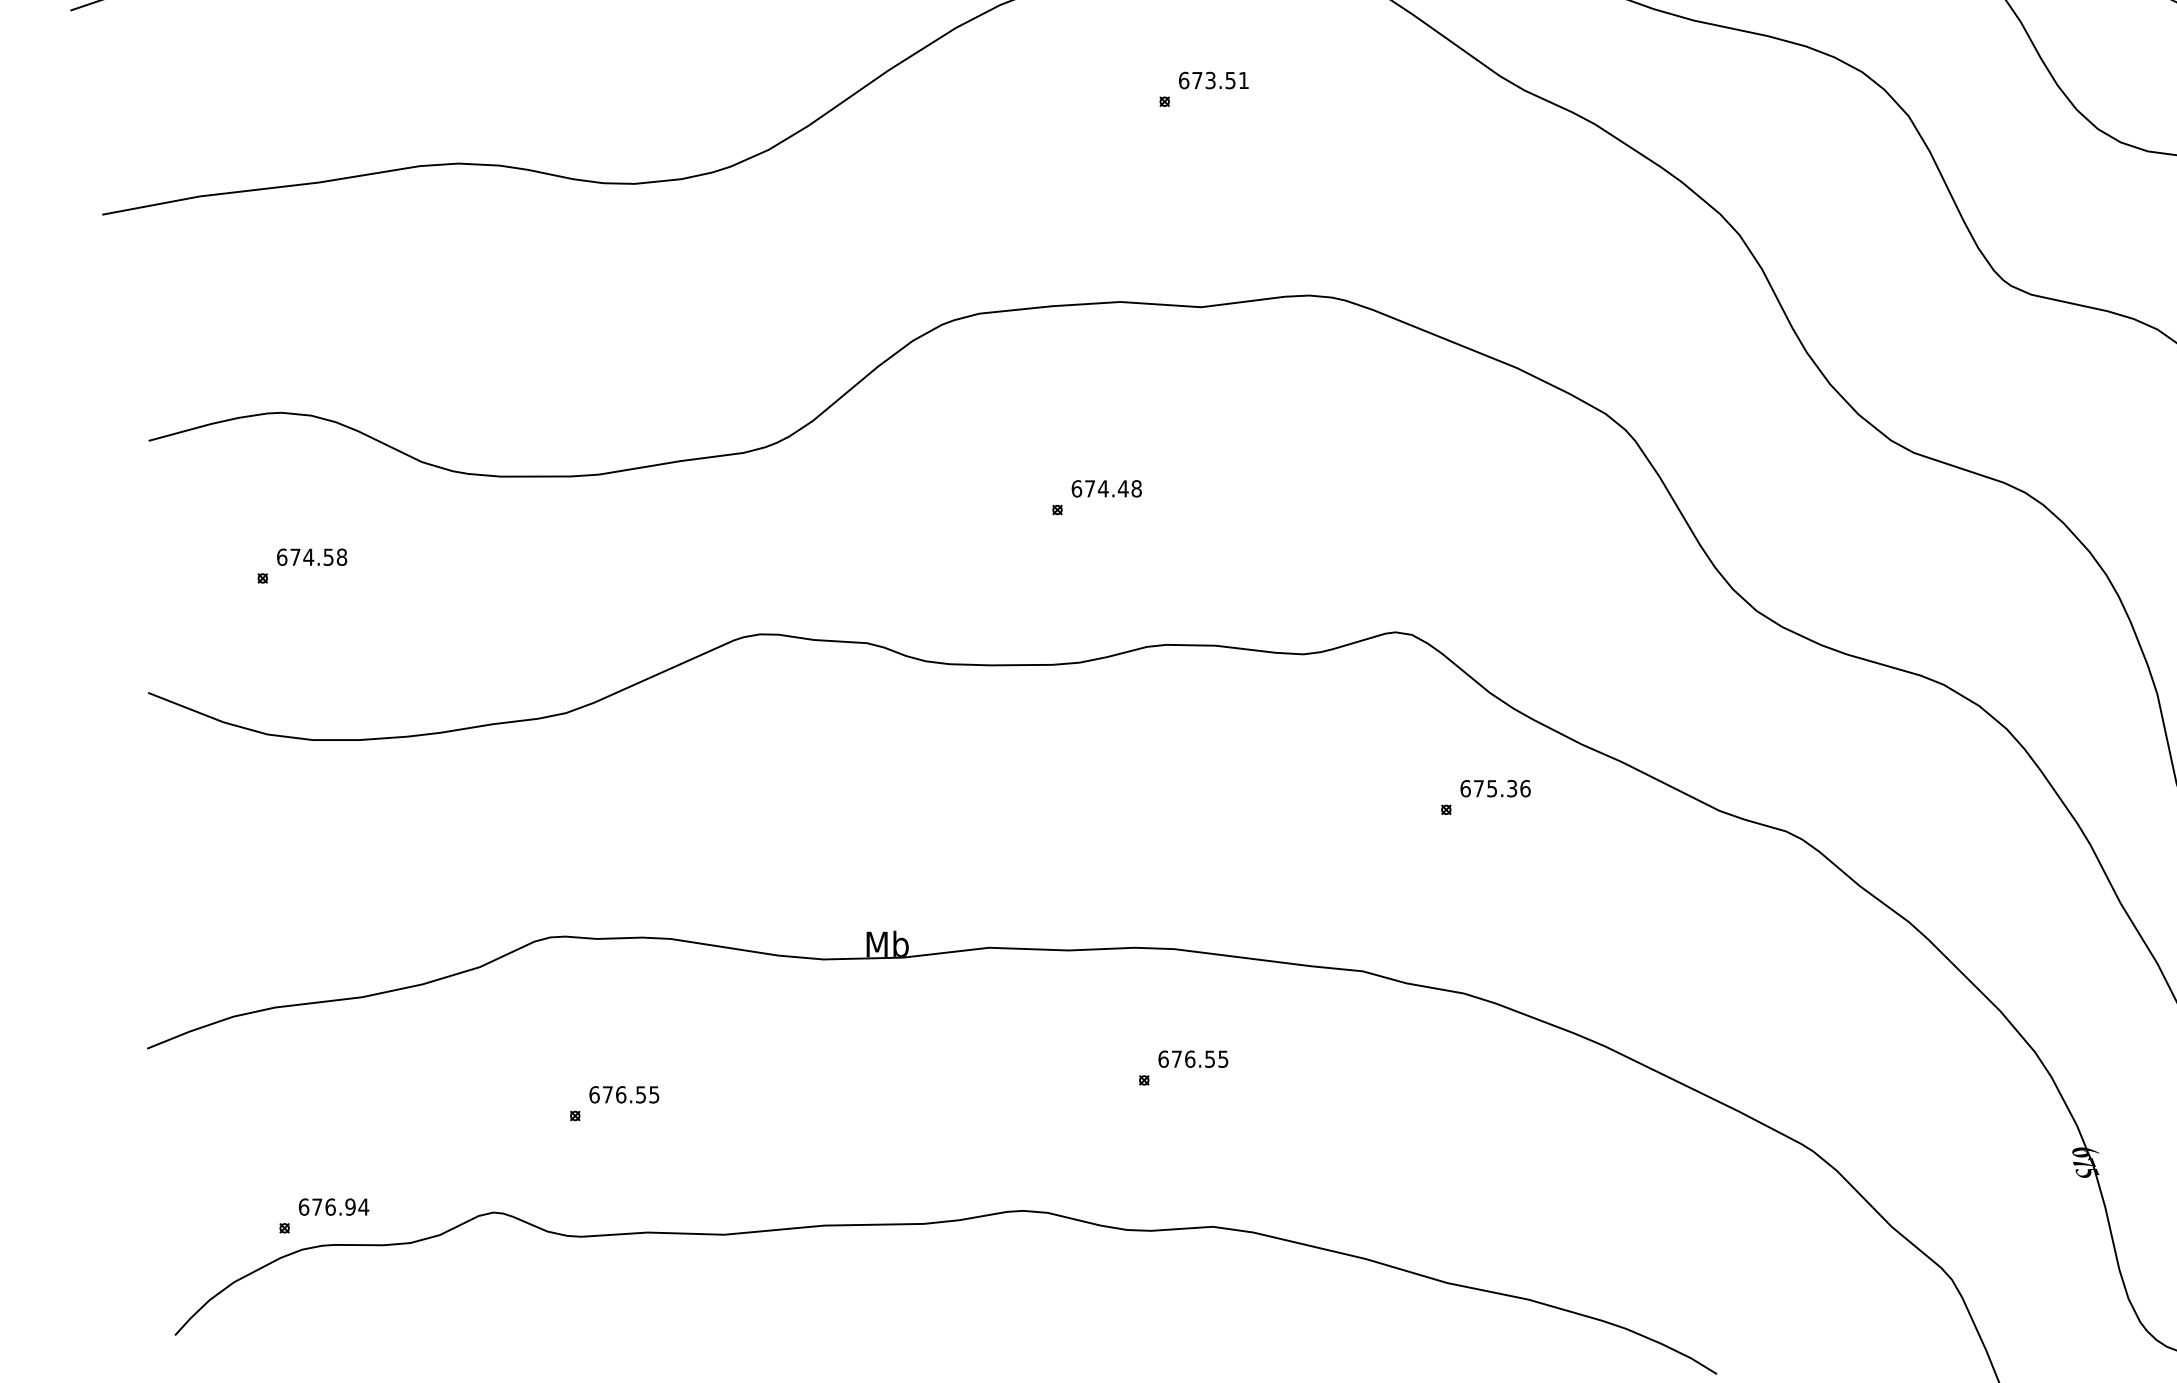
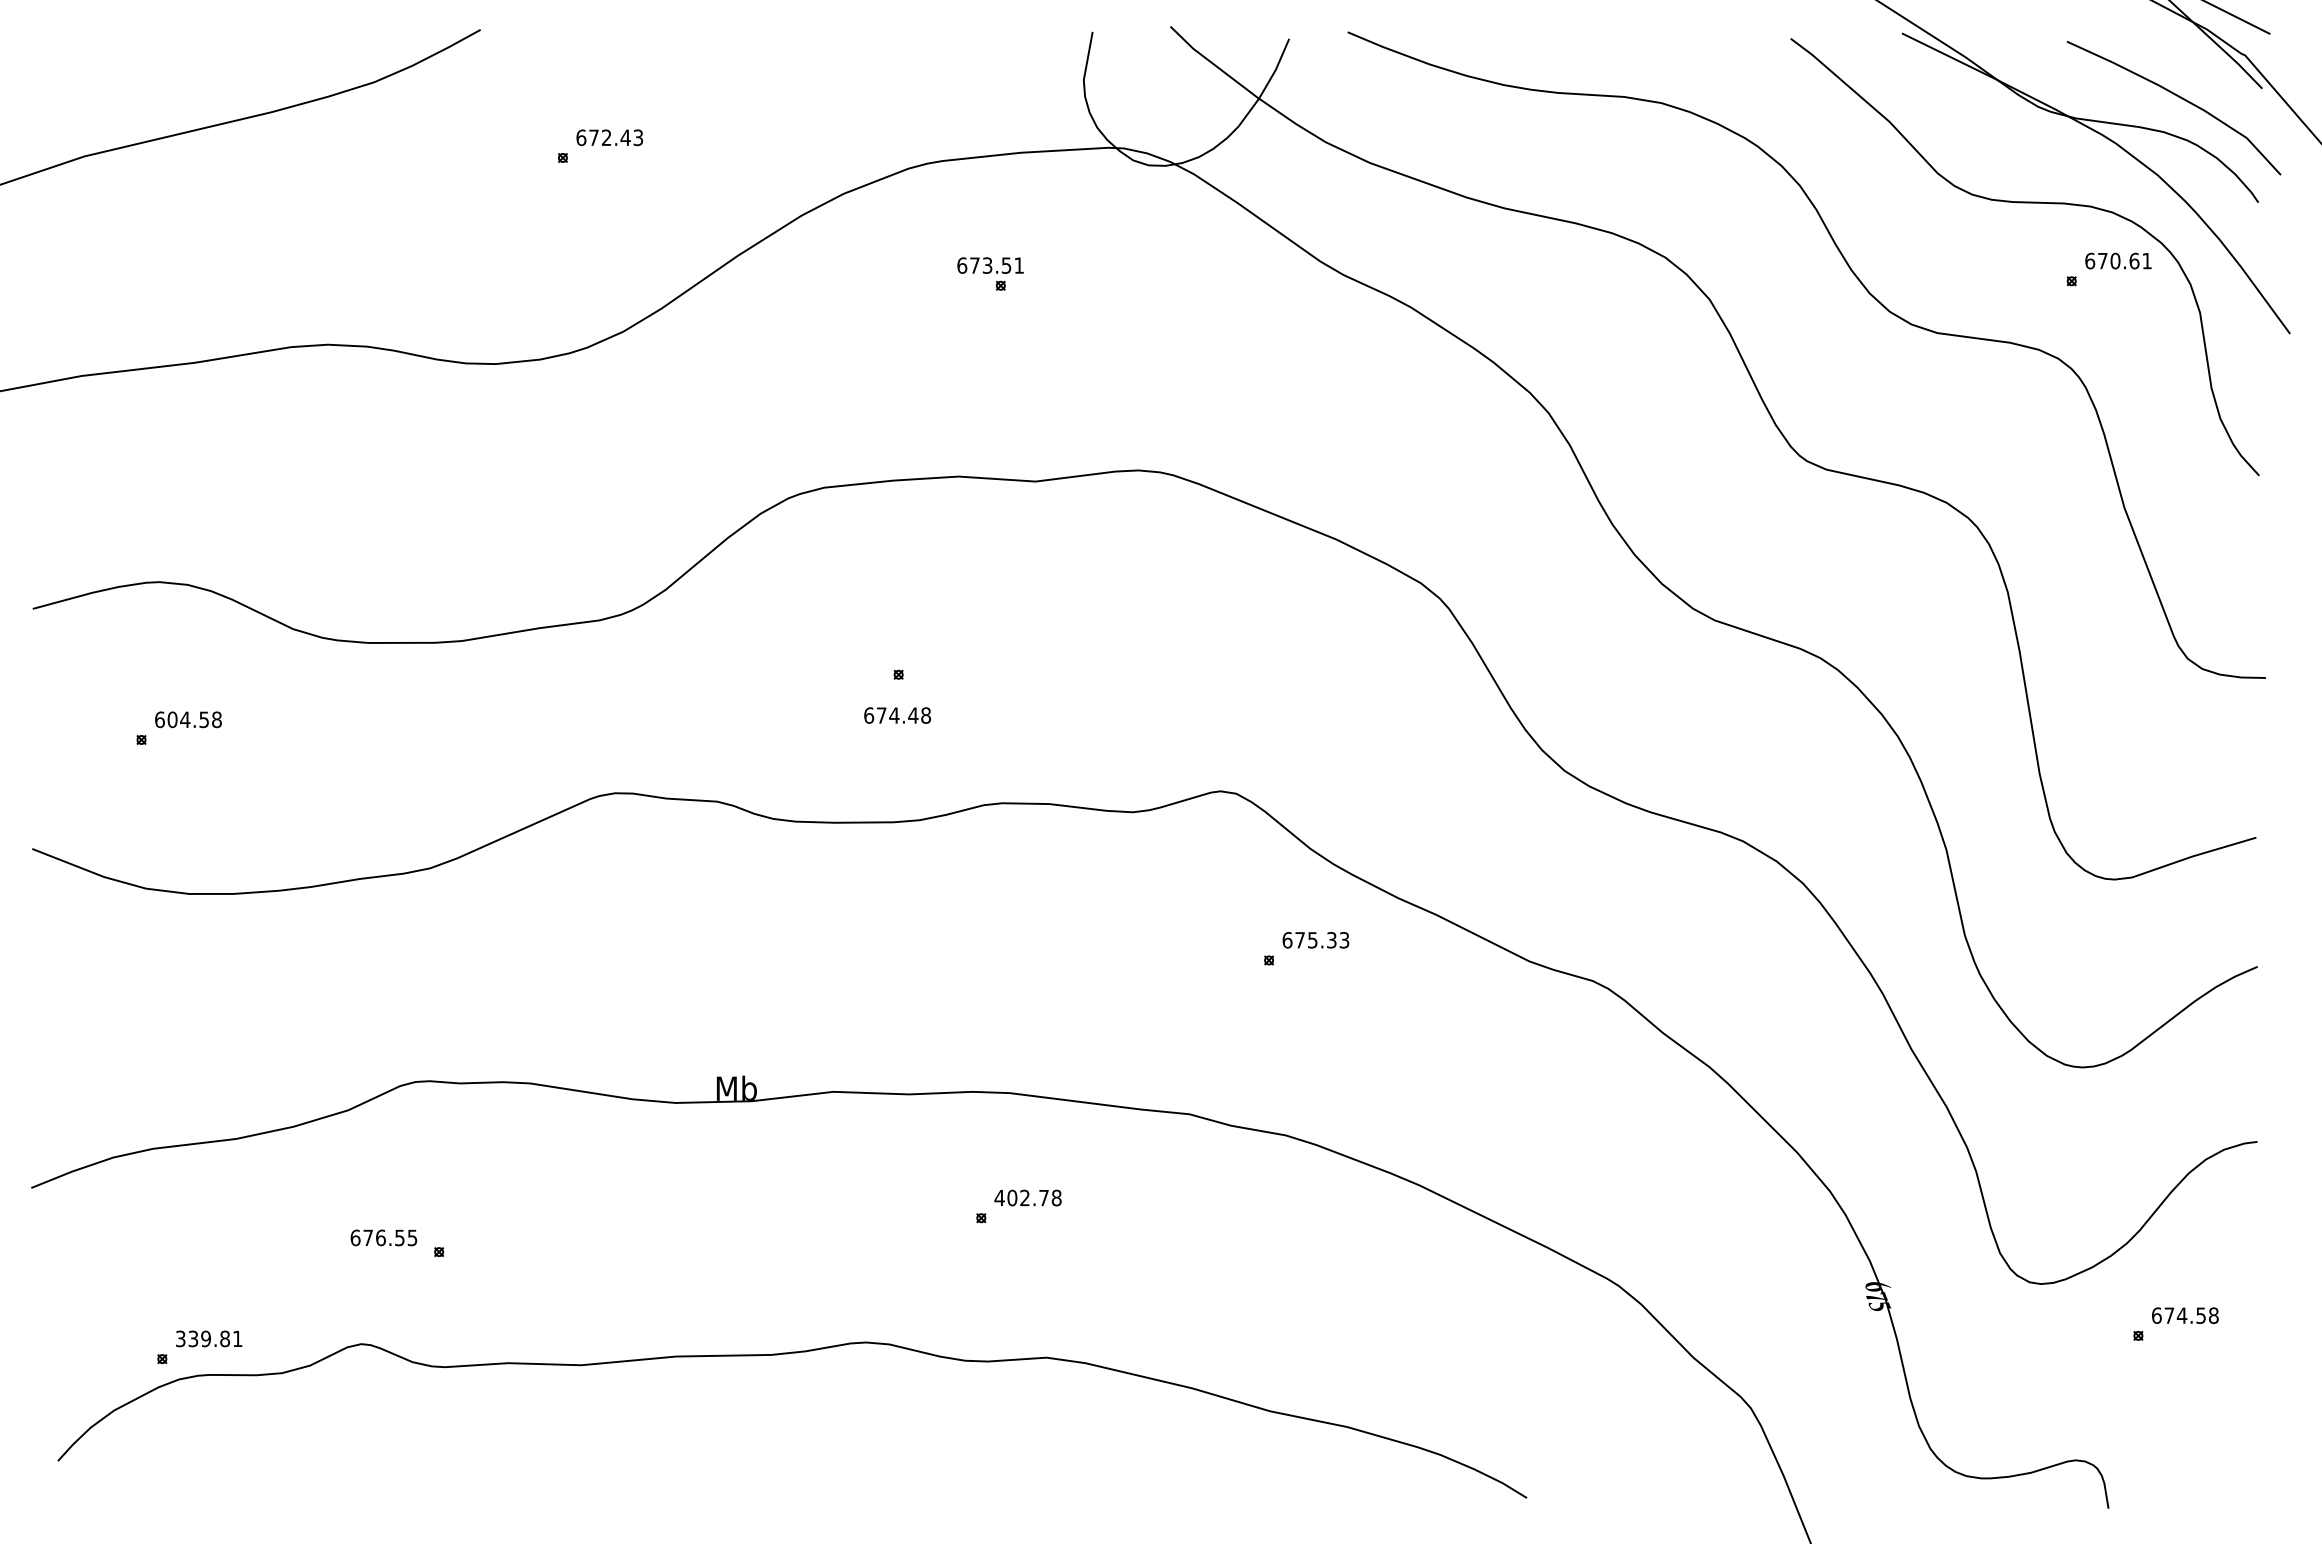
text: (1213, 80) -> (990, 265), moved
text: (1106, 488) -> (897, 715), moved
text: (295, 556) -> (172, 719), 674.58 -> 604.58
text: (1525, 788) -> (1344, 940), 675.36 -> 675.33
text: (1192, 1058) -> (1027, 1197), 676.55 -> 402.78
text: (623, 1094) -> (383, 1237), moved
text: (333, 1206) -> (208, 1338), 676.94 -> 339.81

